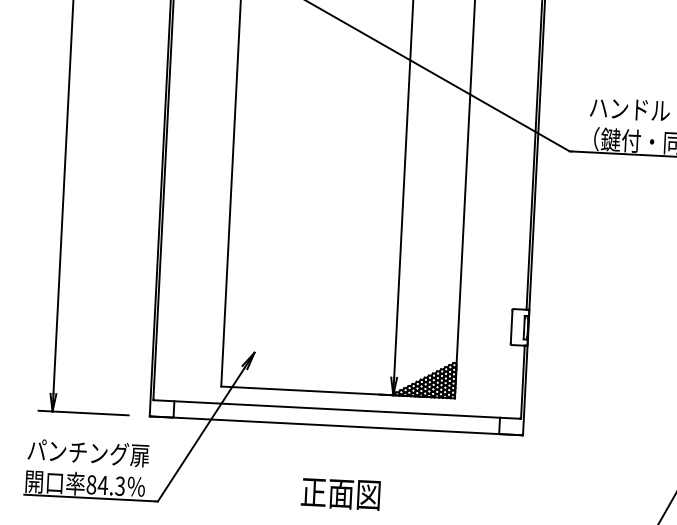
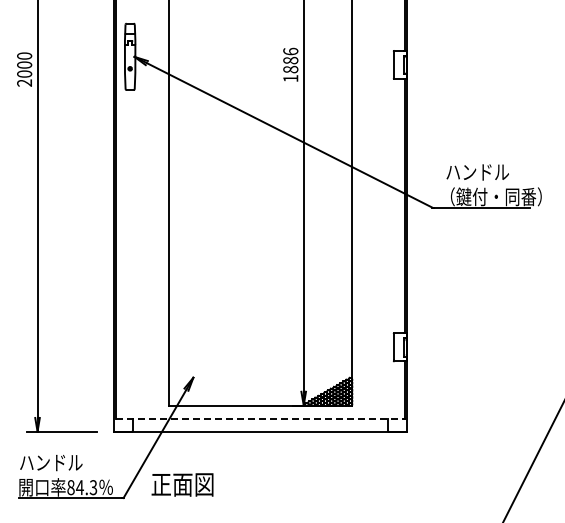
line: (337, 409) -> (260, 418), solid -> dashed
text: (88, 452) -> (67, 462), パンチング扉 -> ハンドル
text: (340, 493) -> (182, 484), moved

